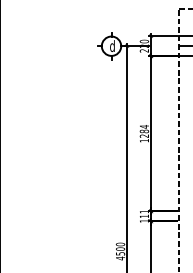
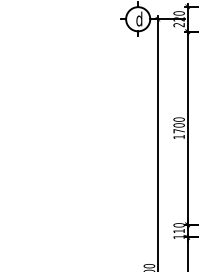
text: (143, 131) -> (177, 125), 1284 -> 1700
text: (143, 211) -> (177, 225), 111 -> 110

